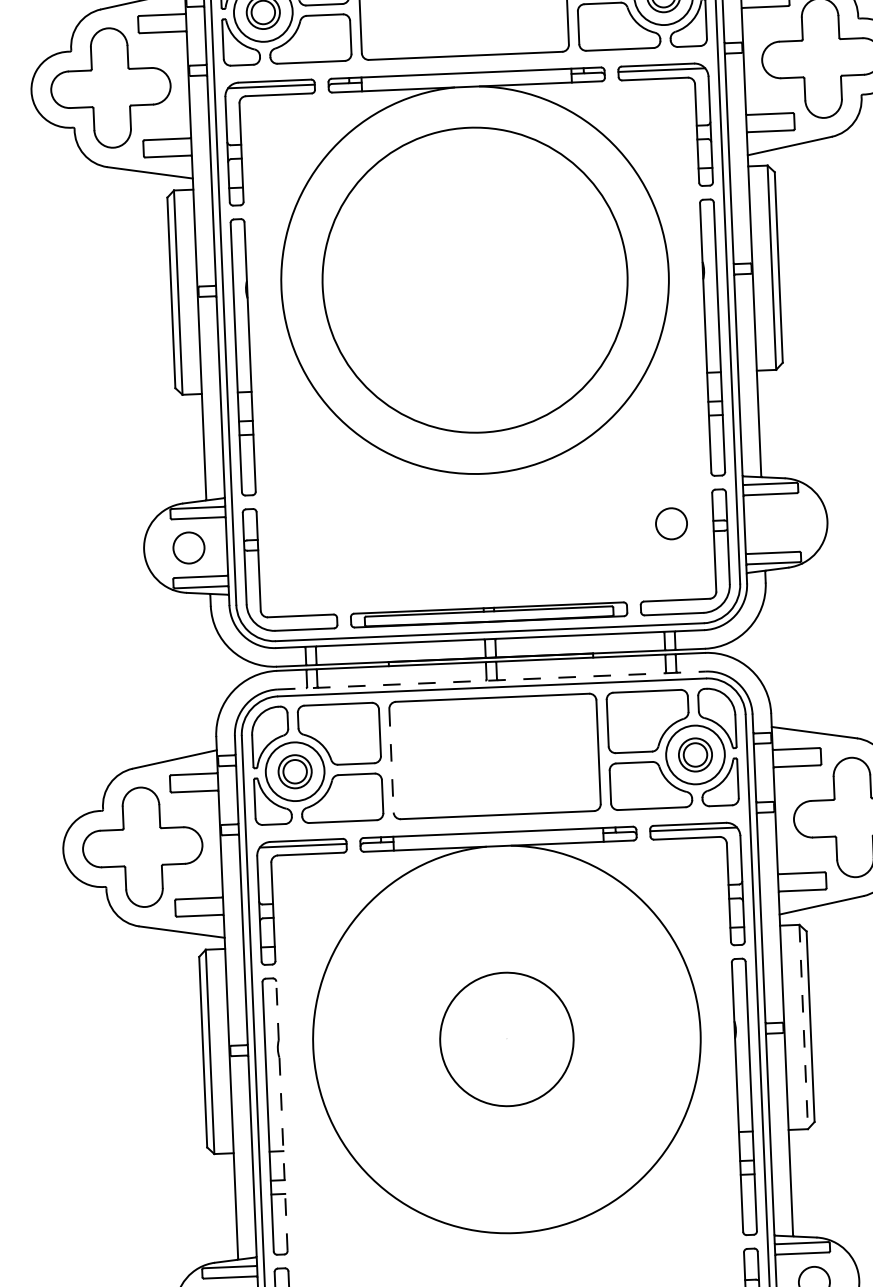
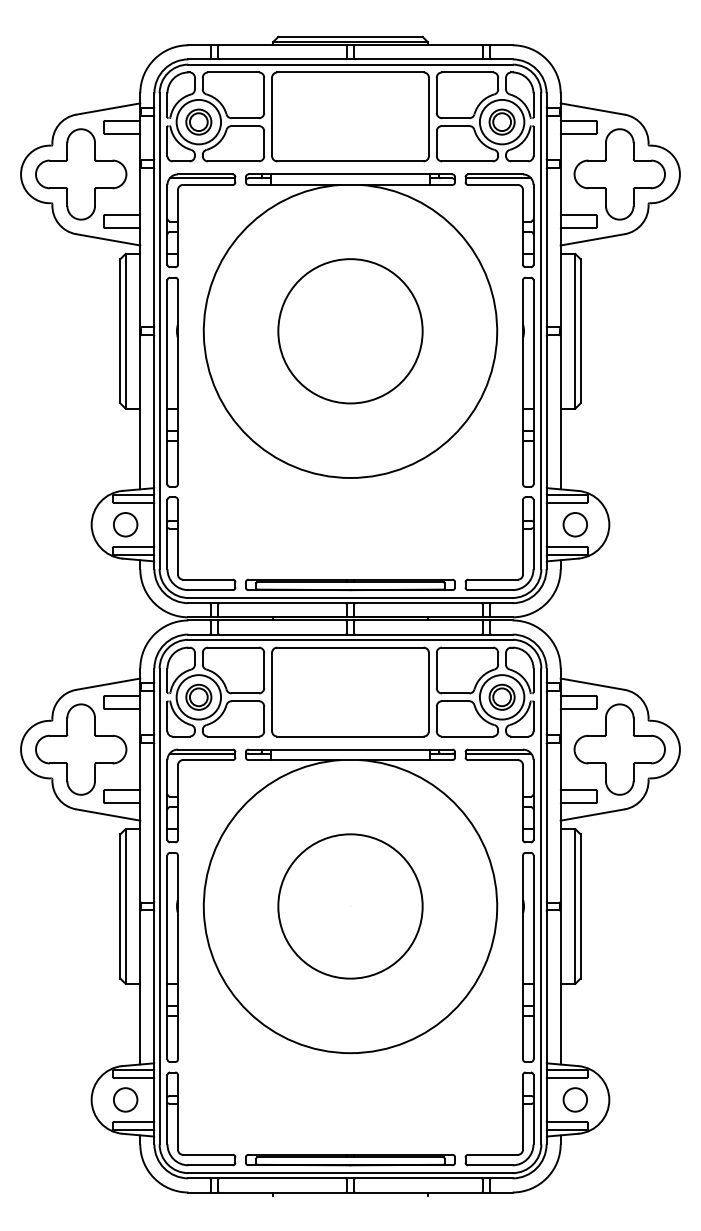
circle: (475, 280) -> (350, 331), size x0.62
circle: (670, 523) -> (574, 524), moved
line: (491, 680) -> (350, 634), dashed -> solid
line: (392, 761) -> (272, 692), dashed -> solid
line: (803, 1027) -> (575, 906), dashed -> solid
circle: (506, 1039) -> (350, 906), size x1.43
line: (281, 1116) -> (177, 957), dashed -> solid

